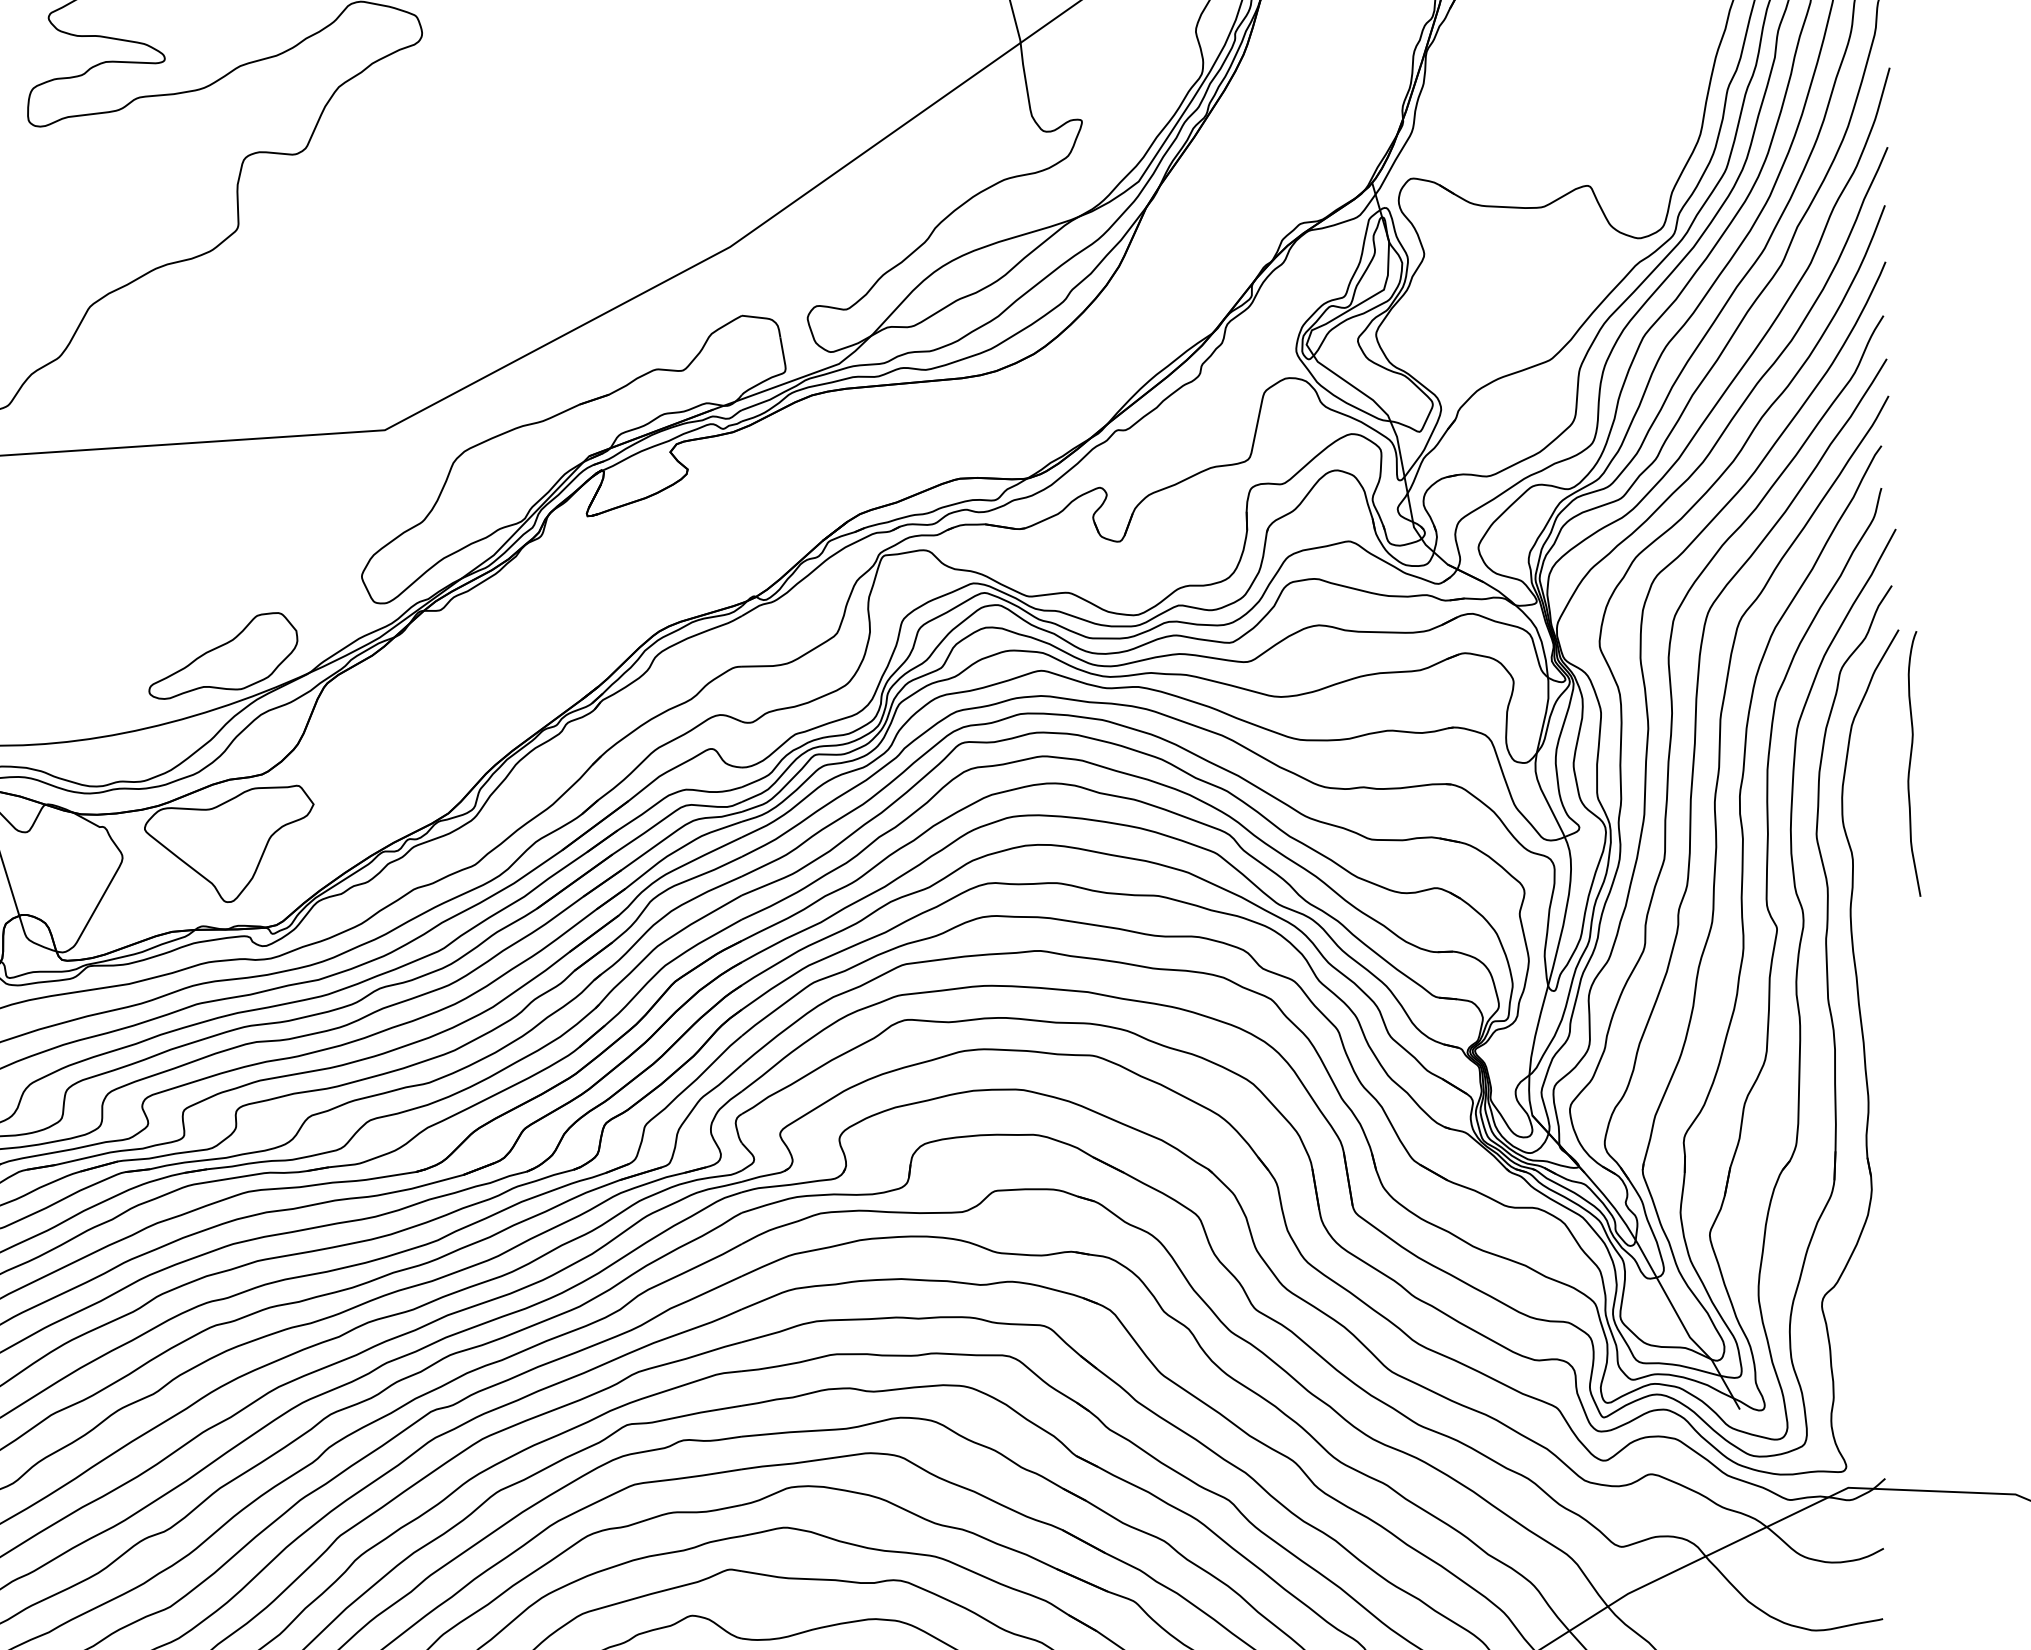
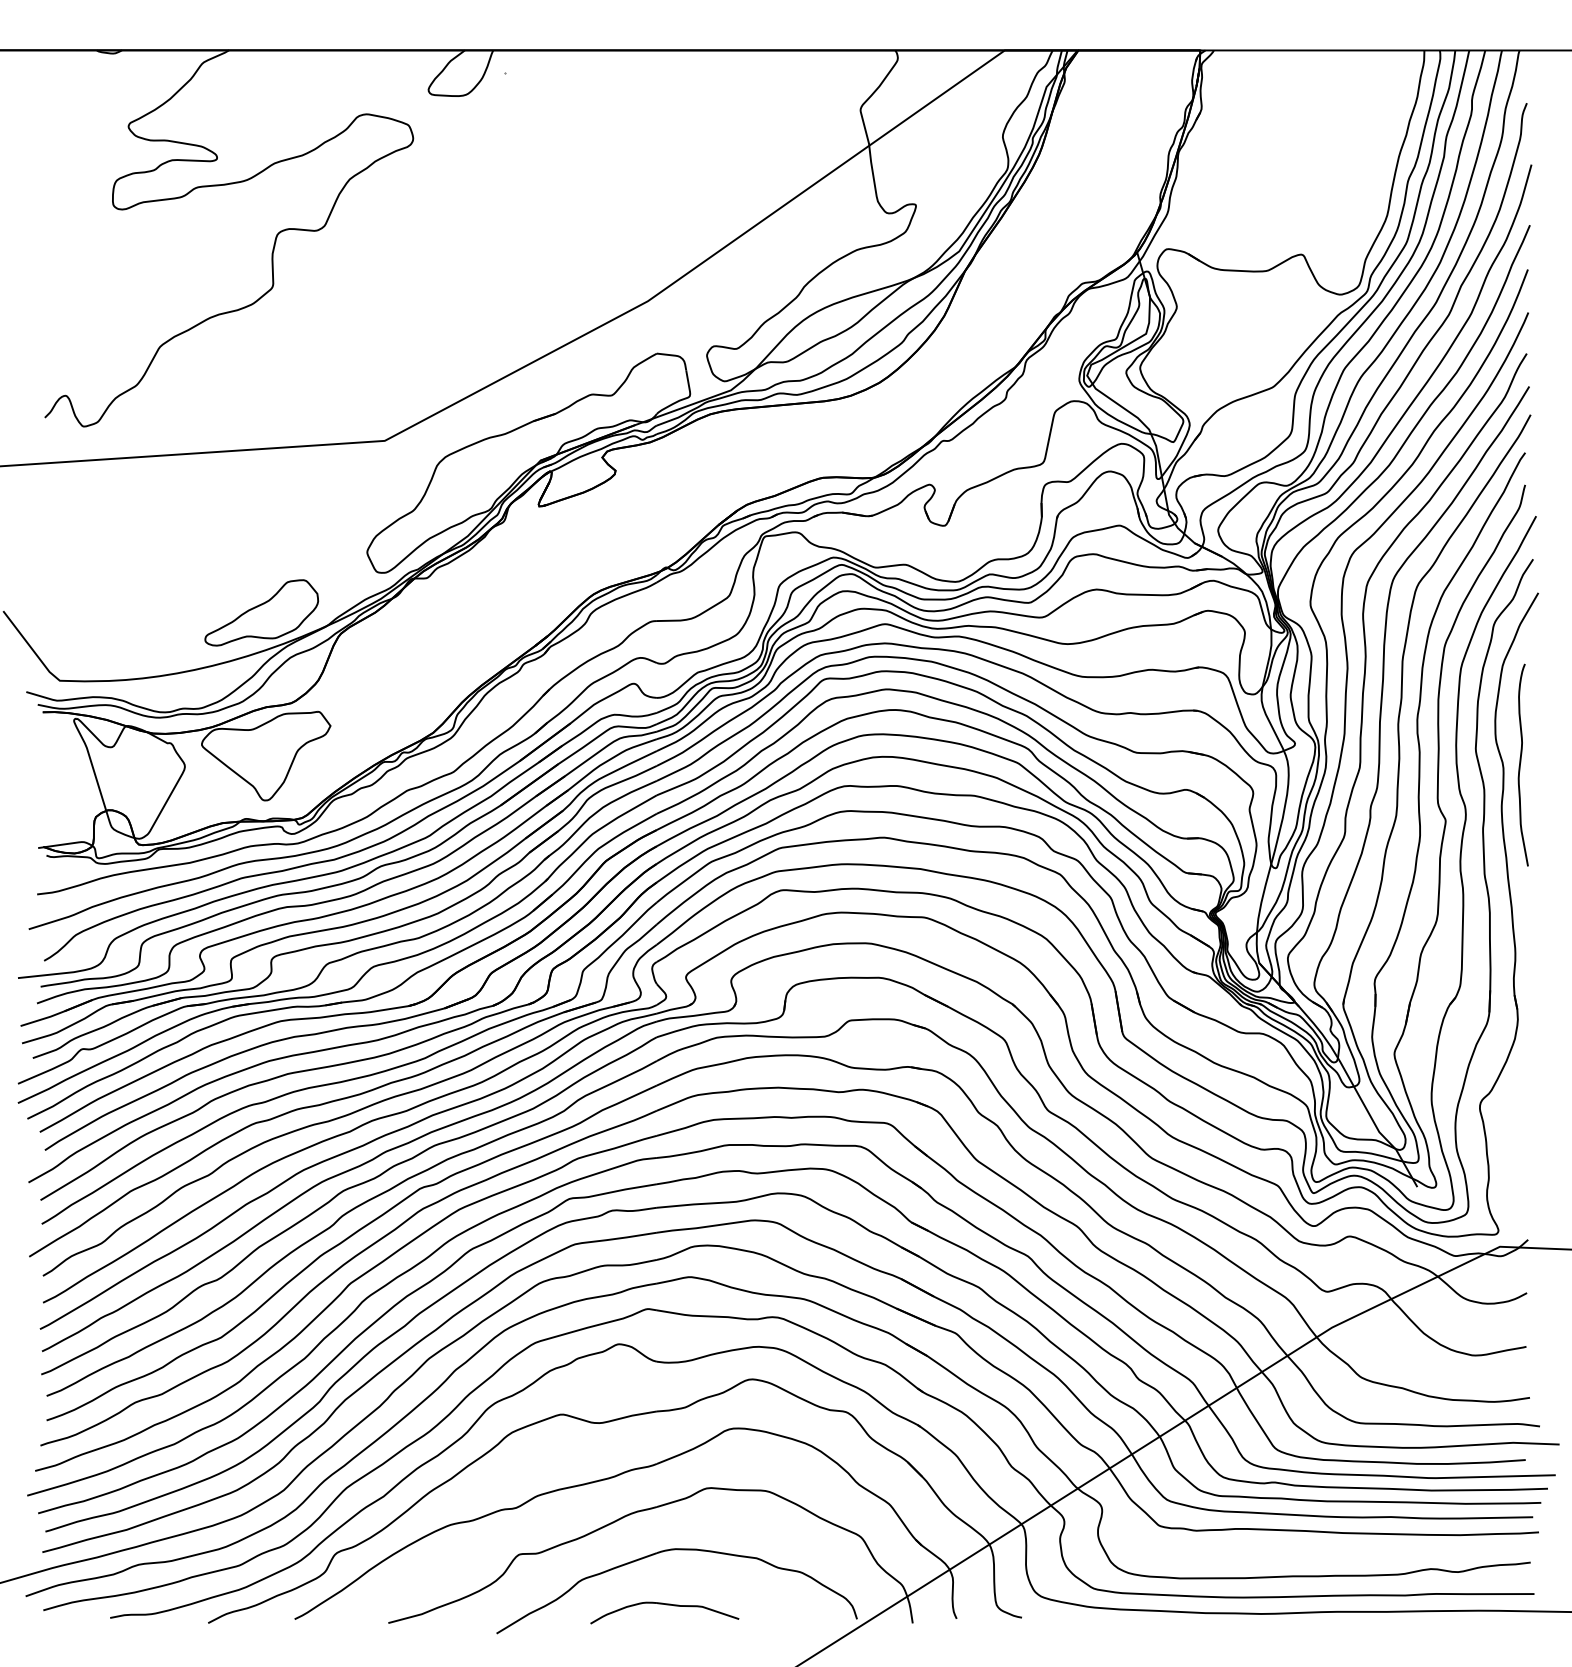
curve: (1910, 763) -> (1520, 764), moved

